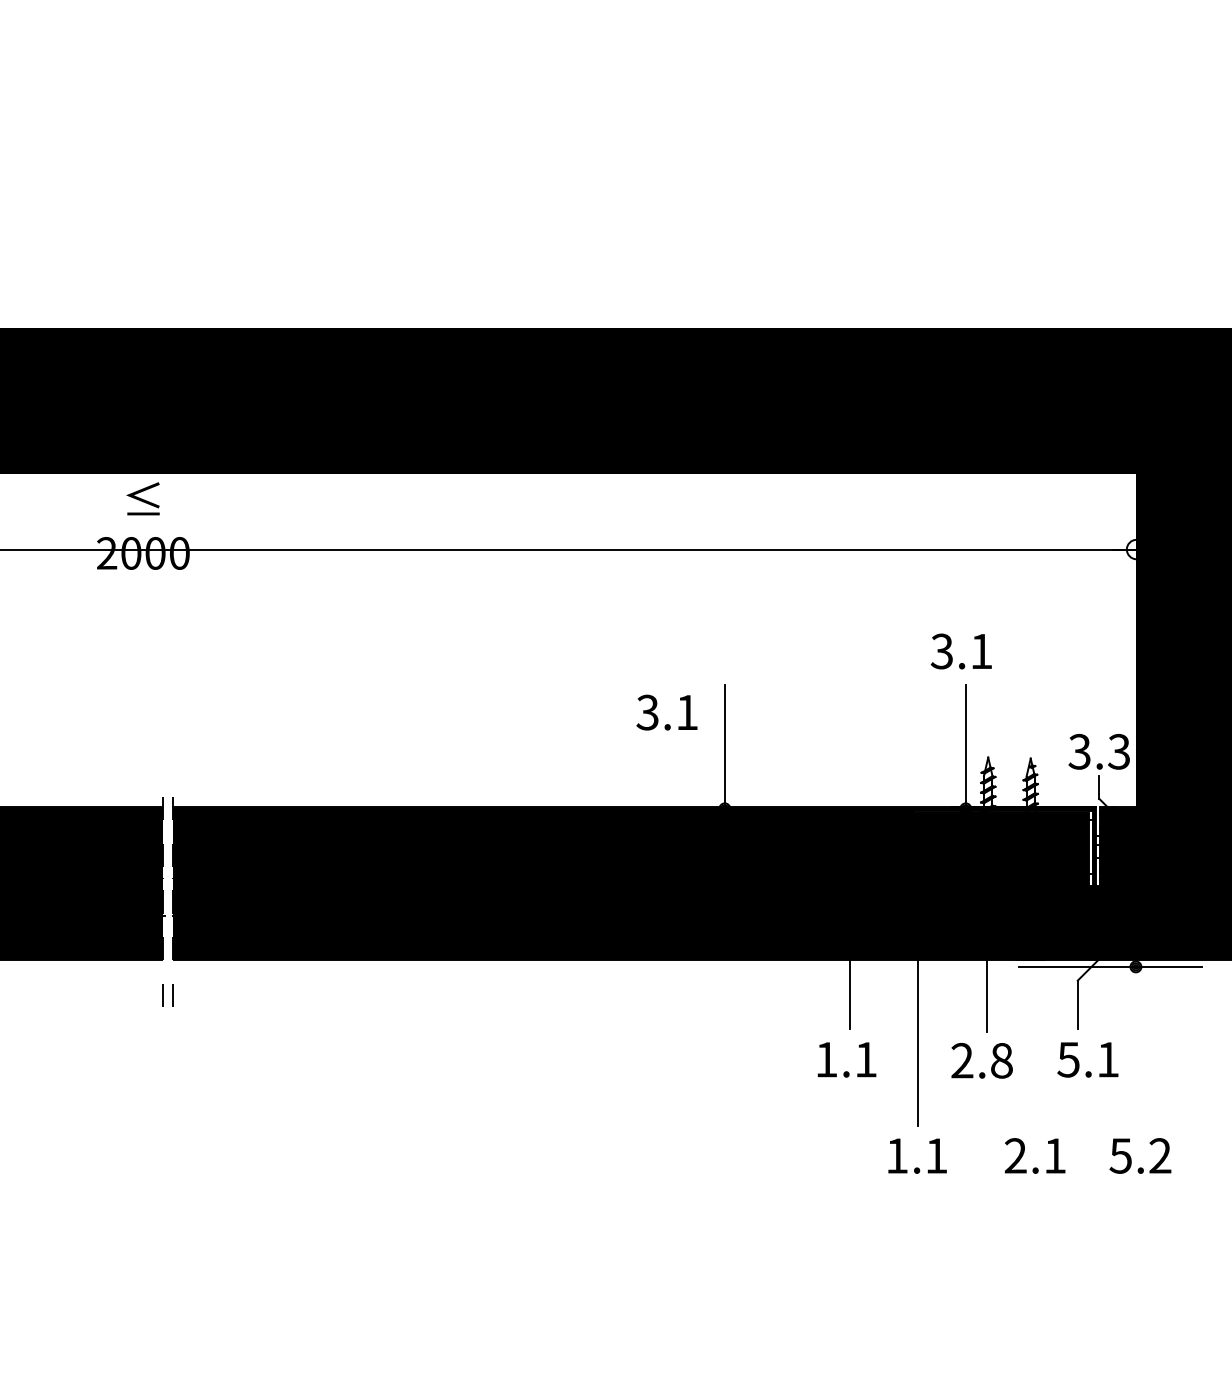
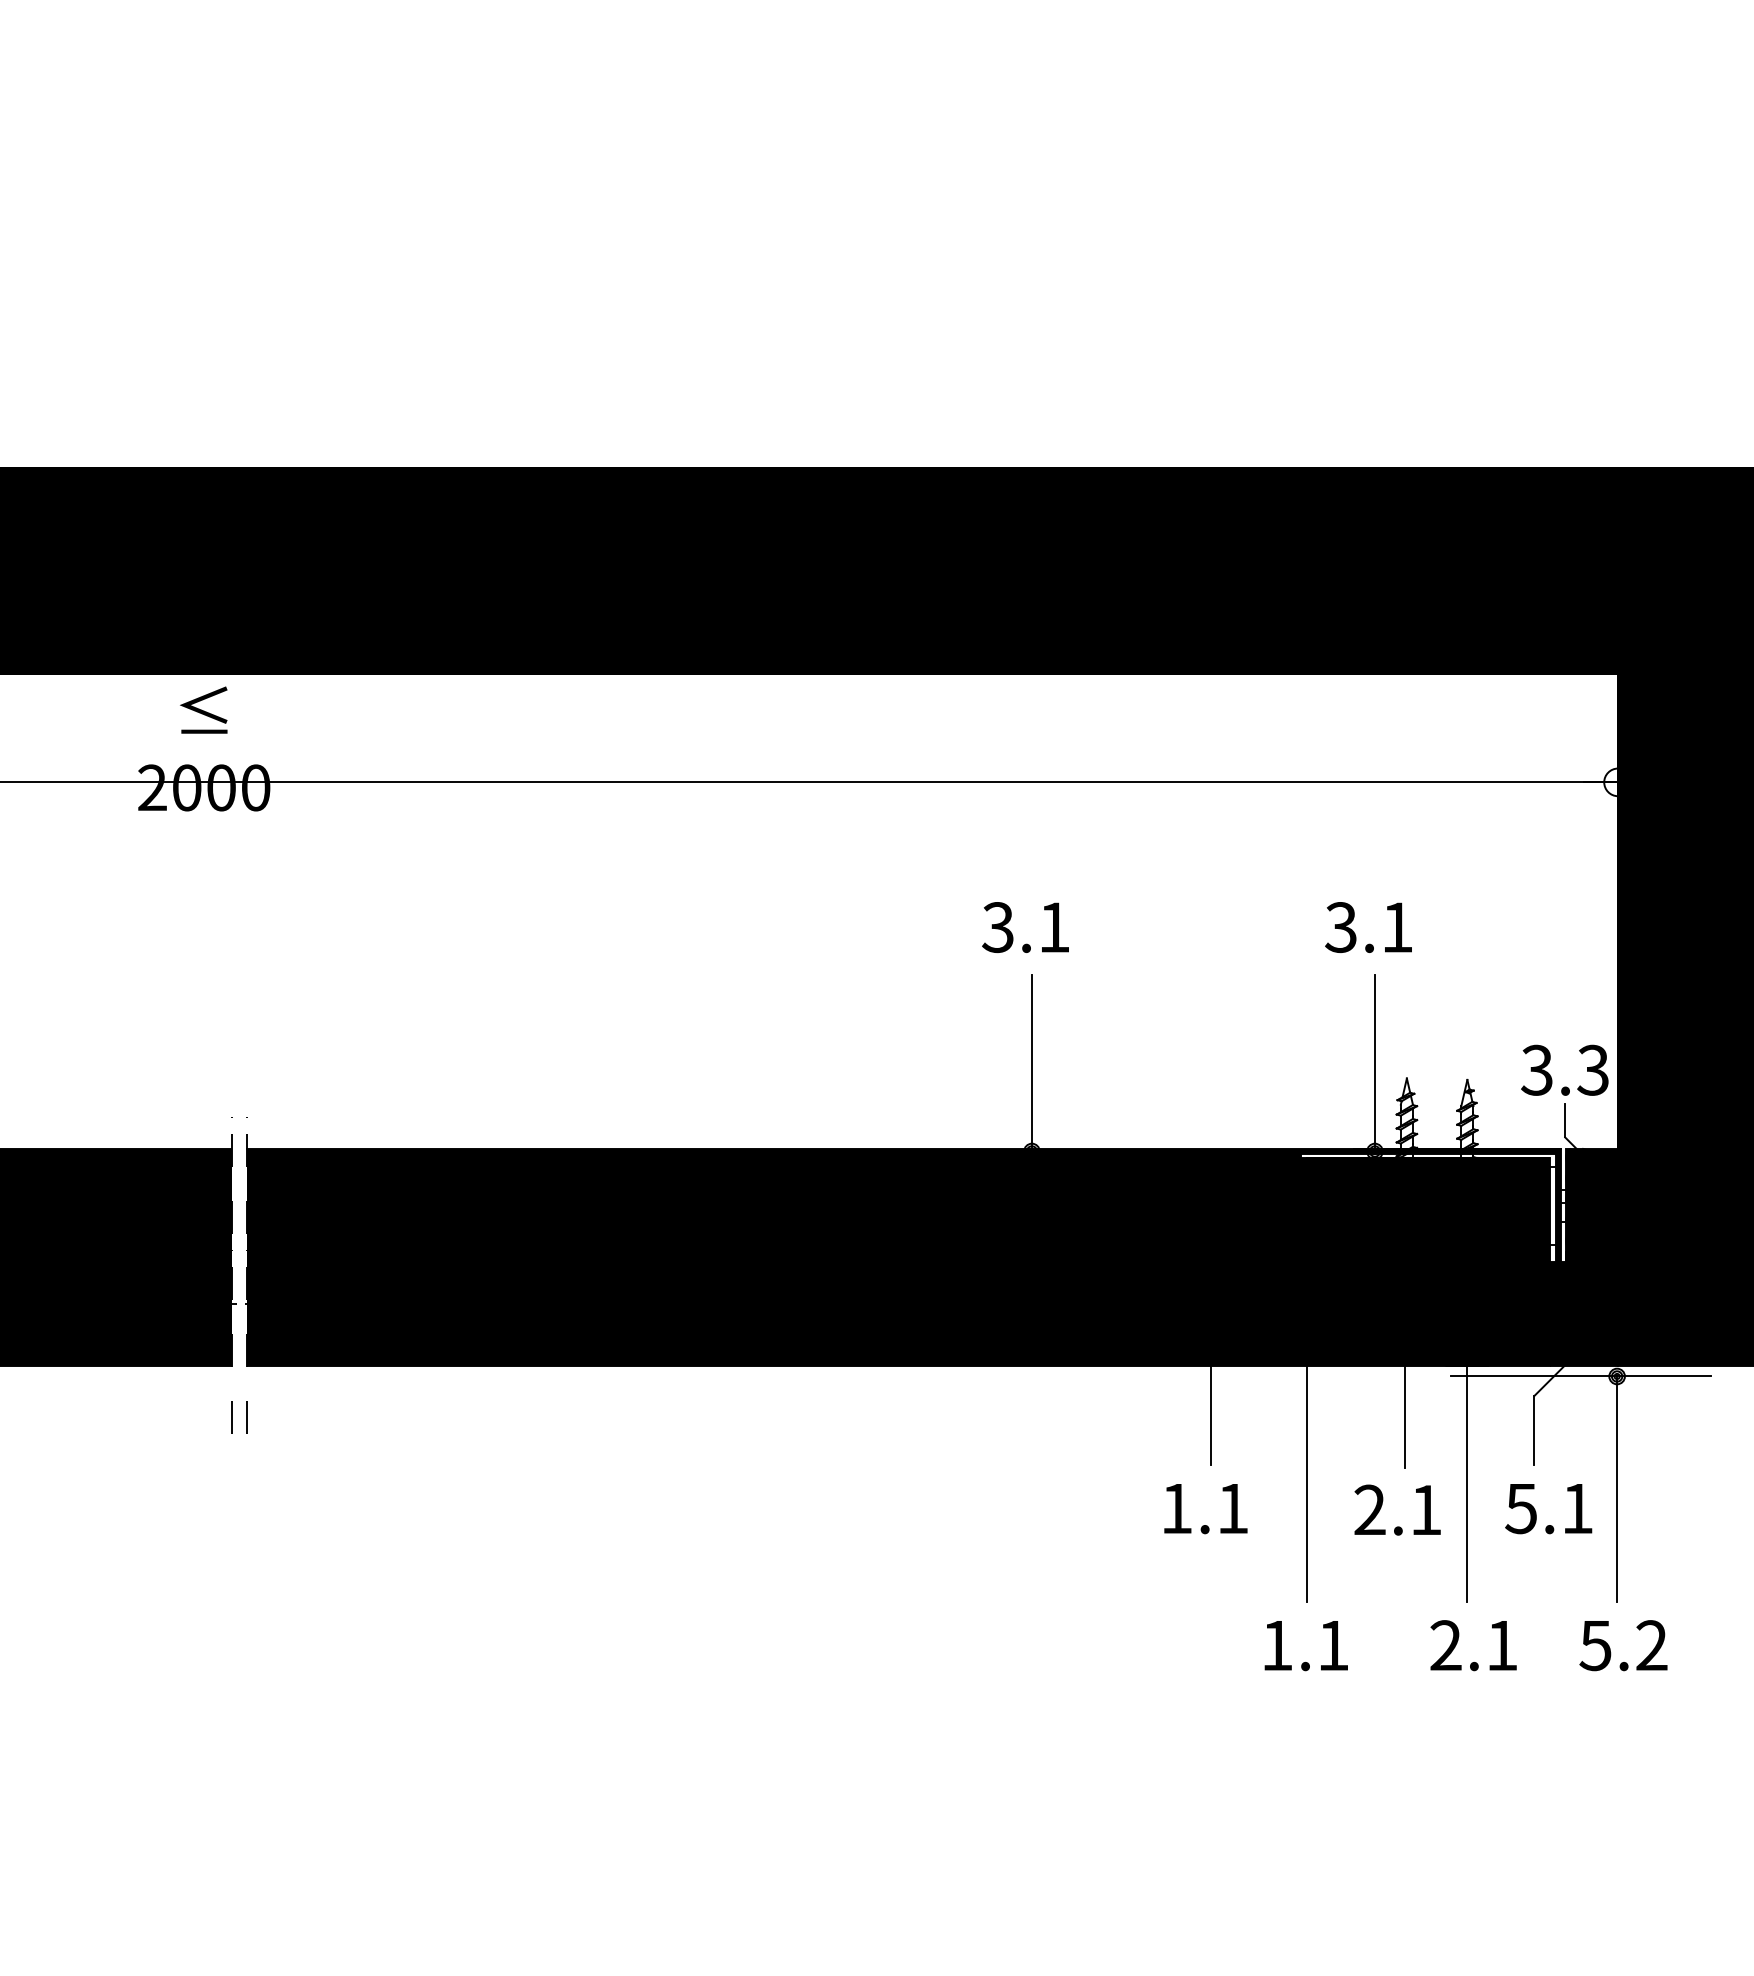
text: (666, 712) -> (1025, 927), moved
line: (1030, 1028) -> (1467, 1464), added
line: (1136, 1046) -> (1617, 1489), added
text: (1001, 1060) -> (1425, 1509), 2.8 -> 2.1

